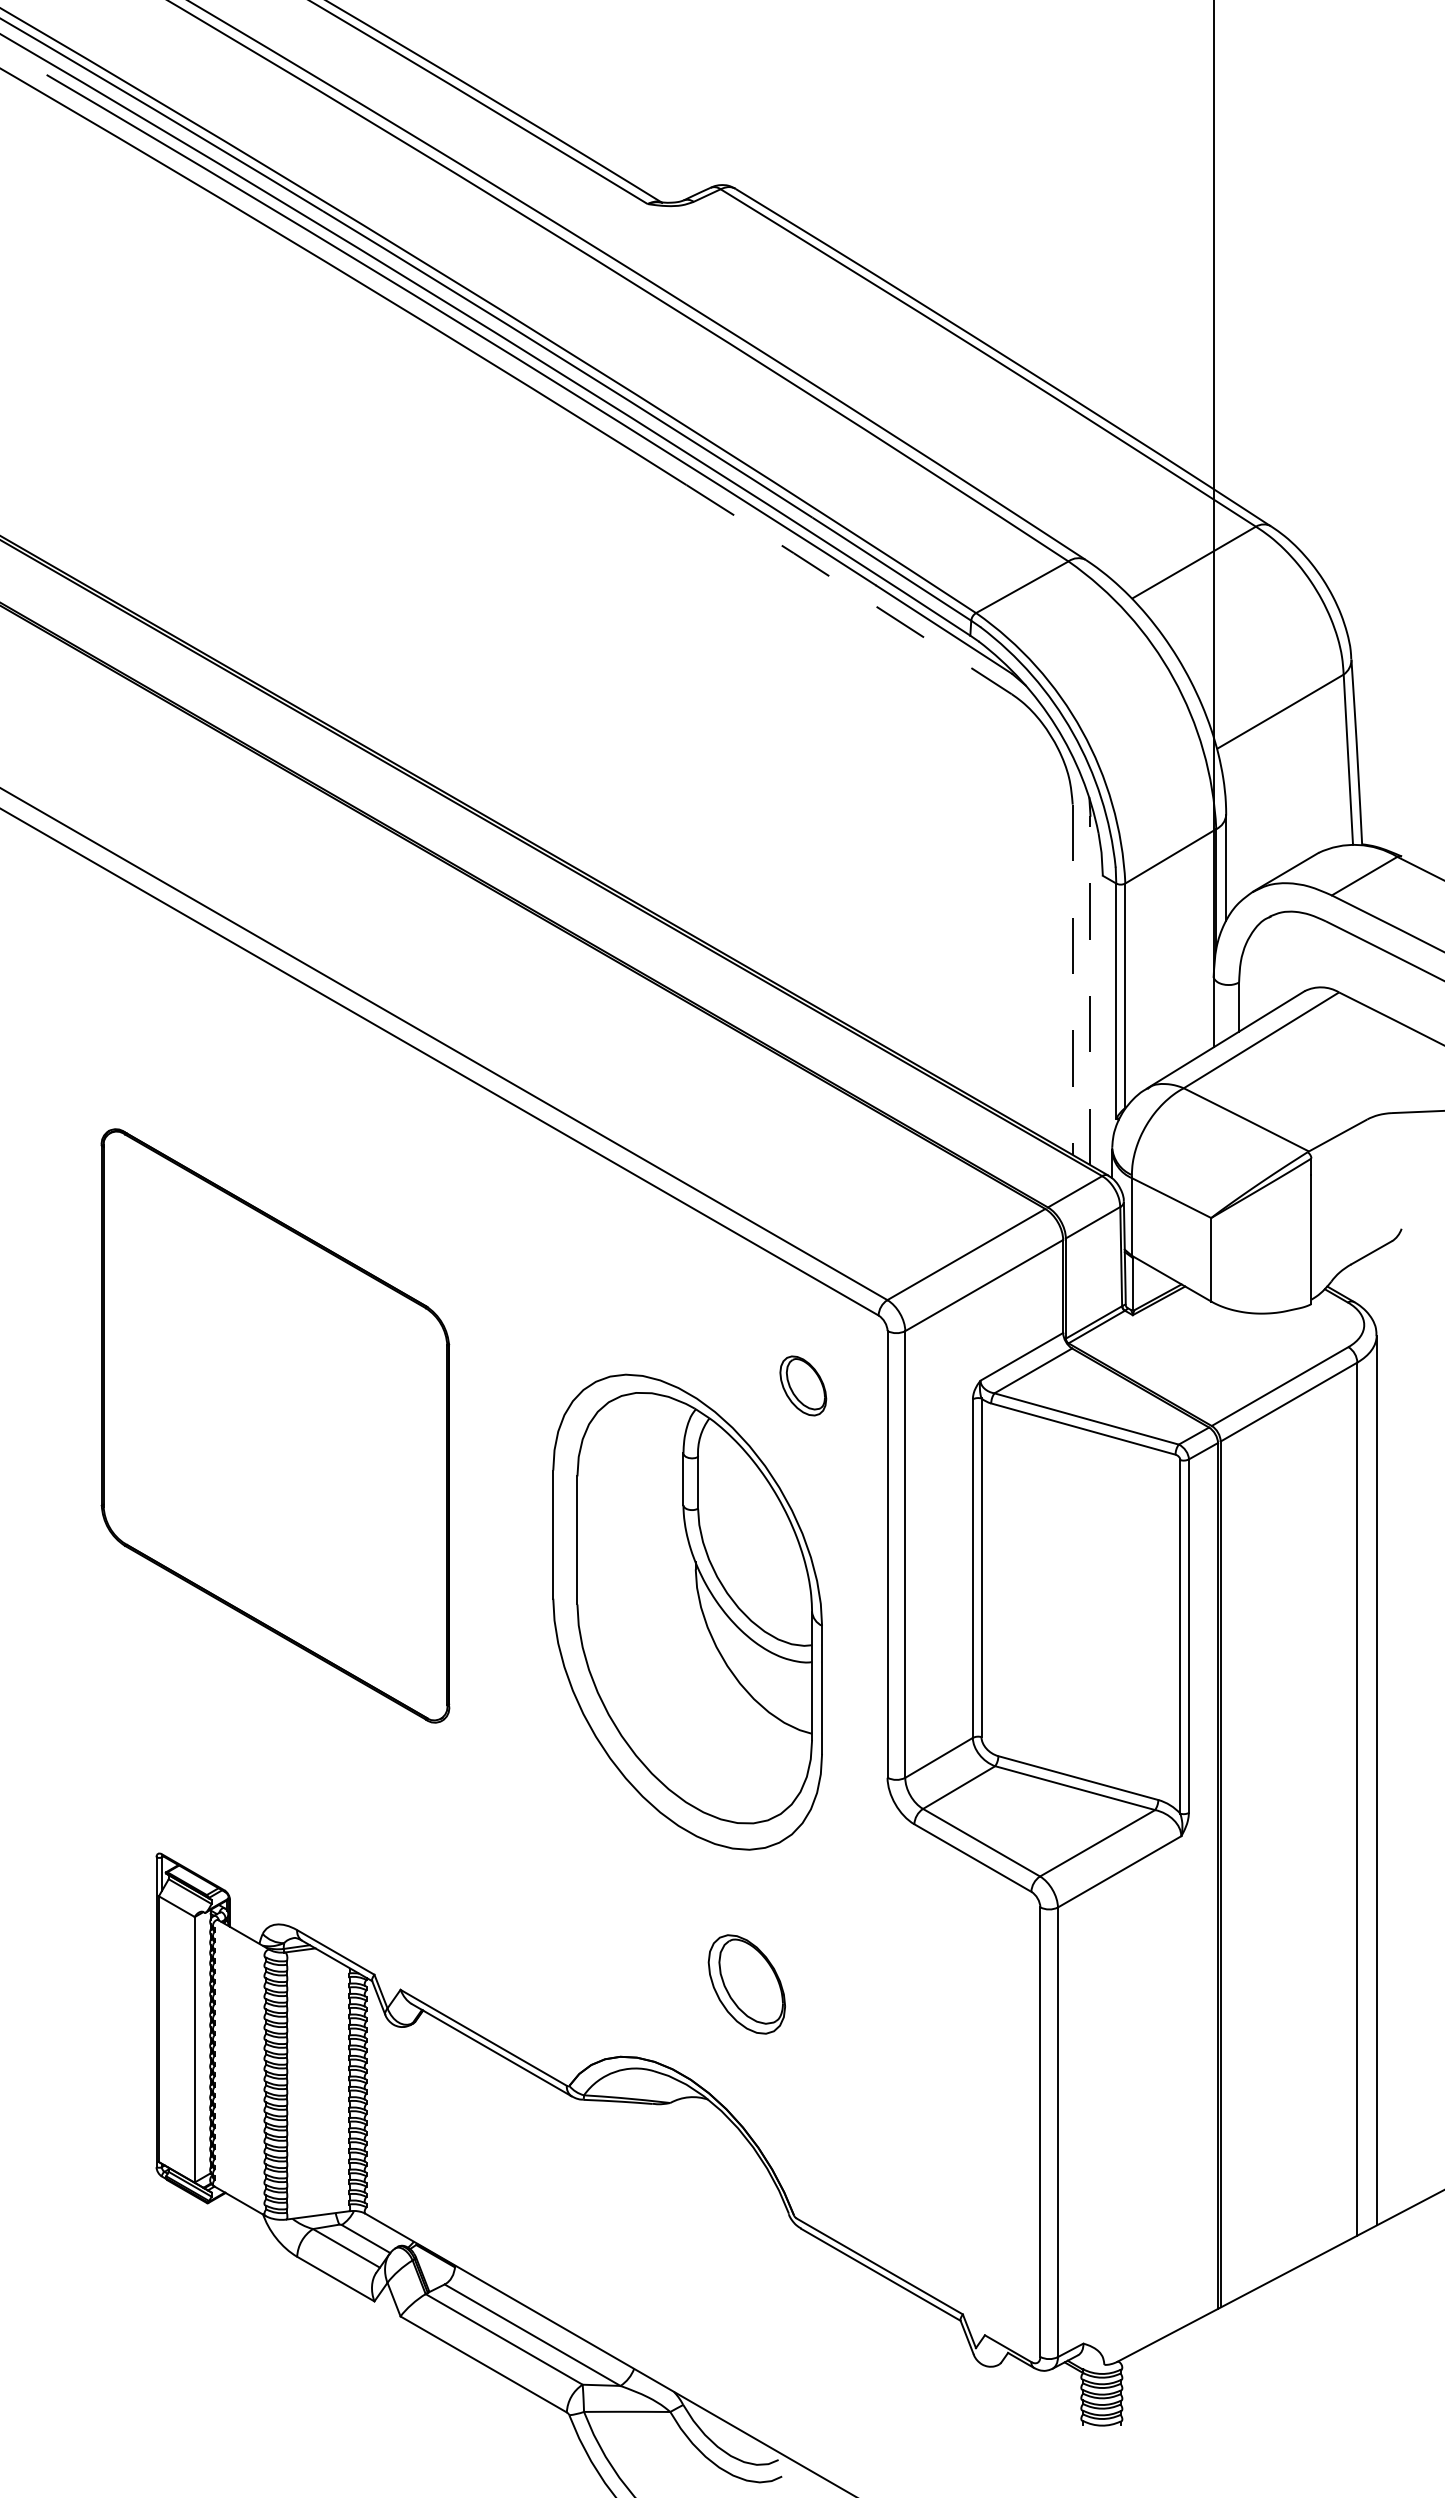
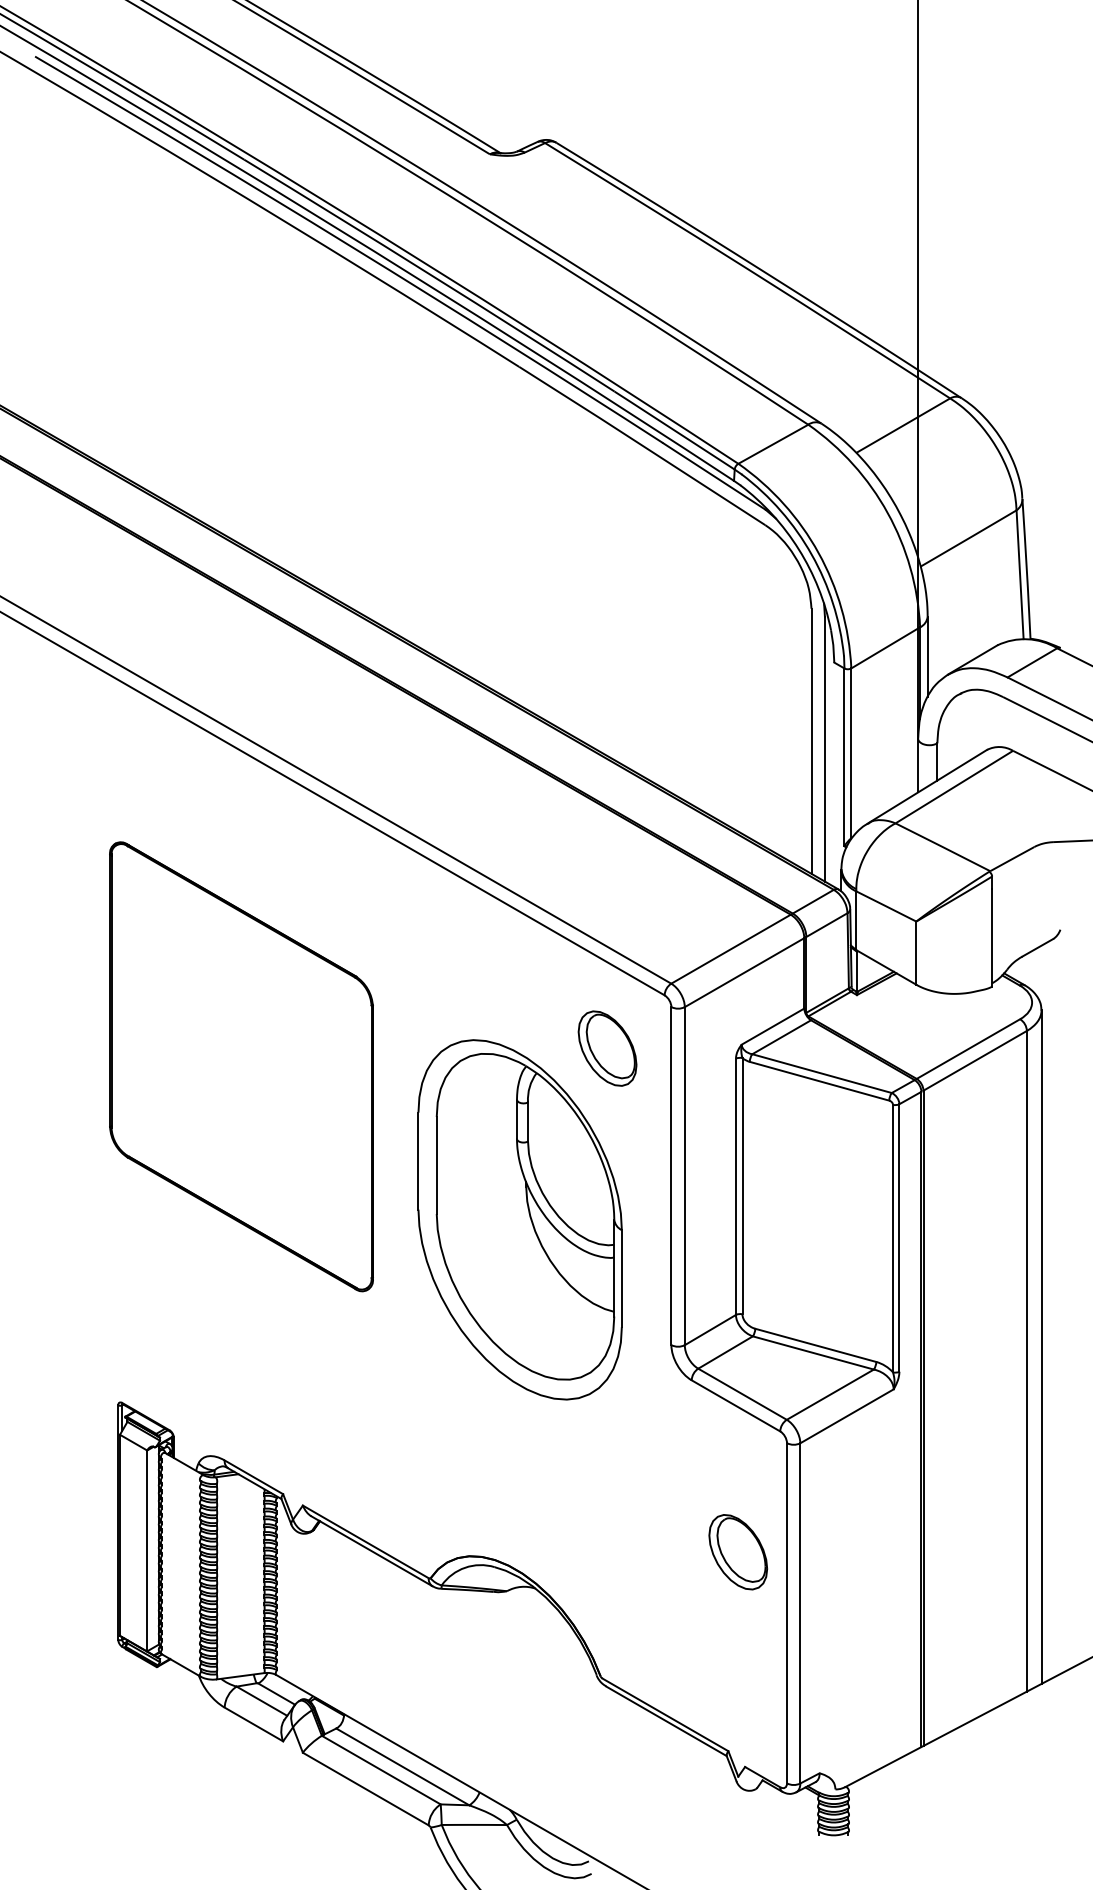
line: (849, 589) -> (642, 445), dashed -> solid
line: (1072, 980) -> (811, 741), dashed -> solid
line: (1090, 990) -> (824, 749), dashed -> solid
part: (803, 1385) -> (607, 1048), size x1.67
part: (275, 1425) -> (241, 1066), moved
part: (746, 1984) -> (737, 1552), moved

